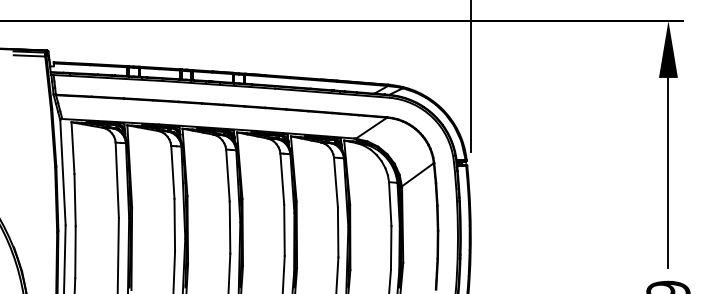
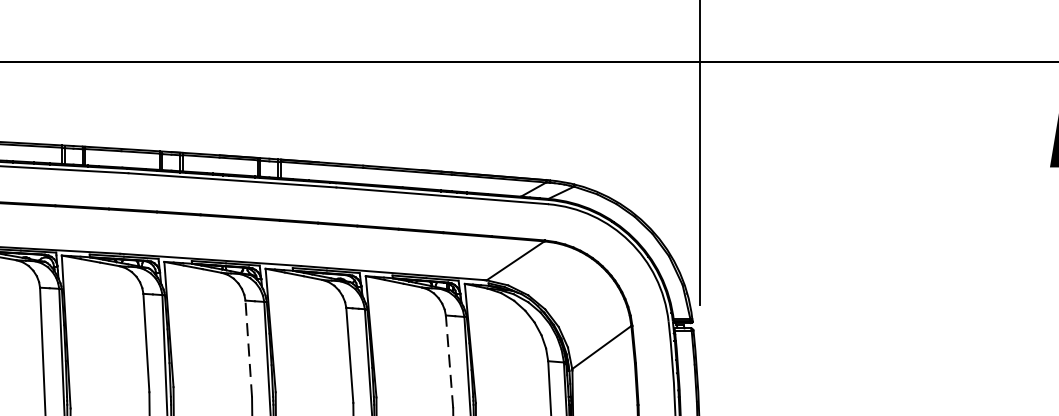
line: (227, 175) -> (247, 348), solid -> dashed
line: (335, 182) -> (448, 361), solid -> dashed

